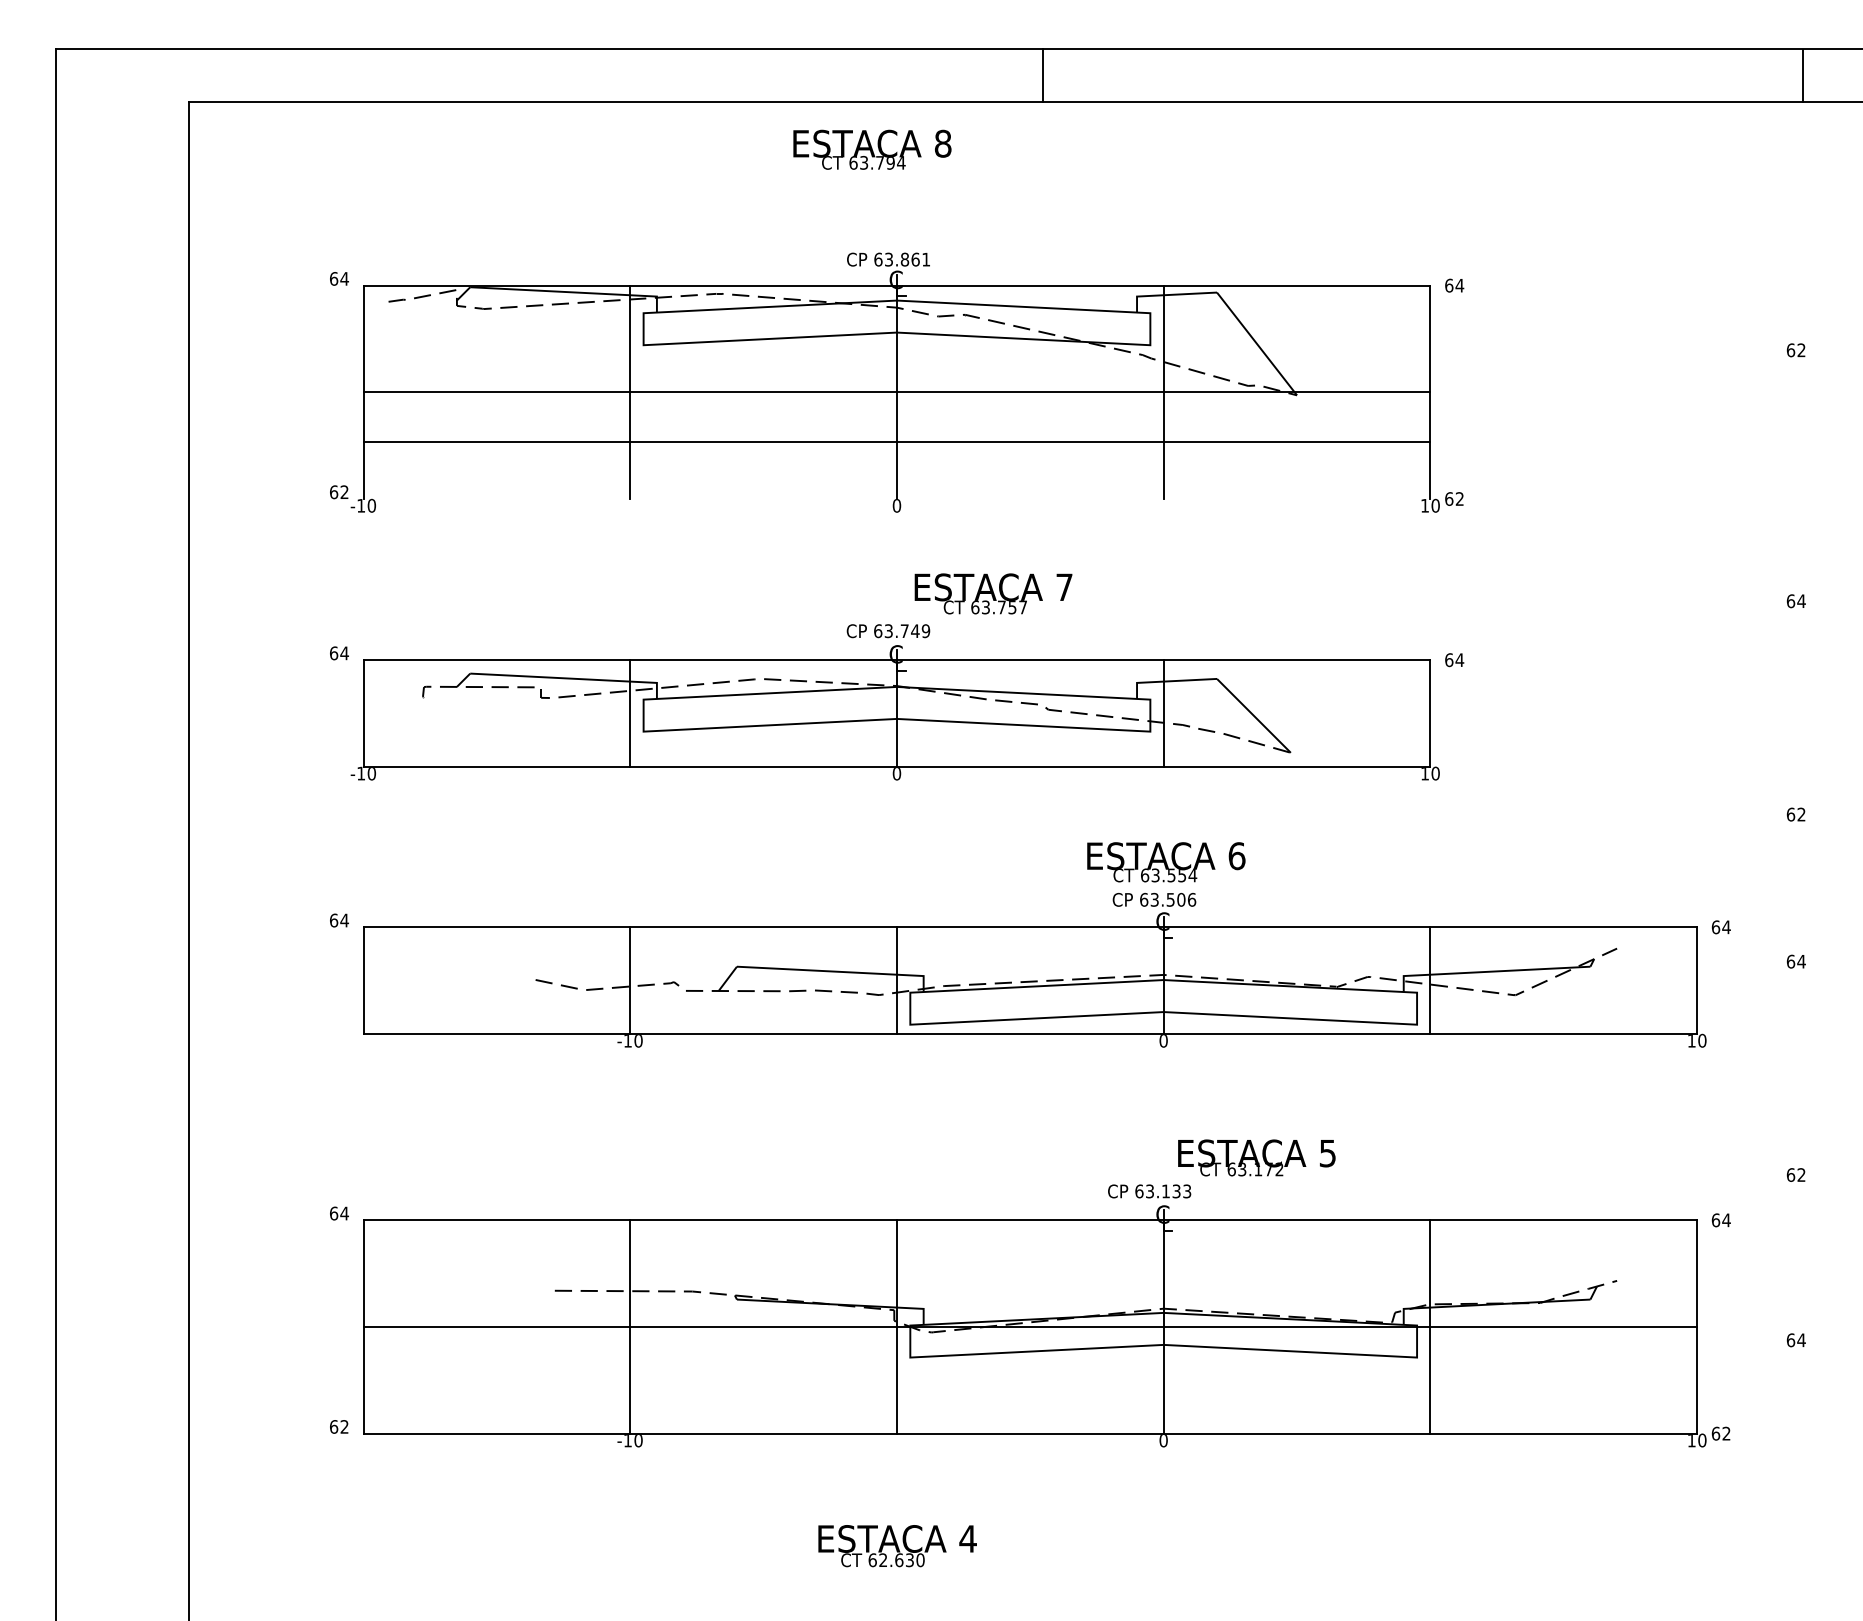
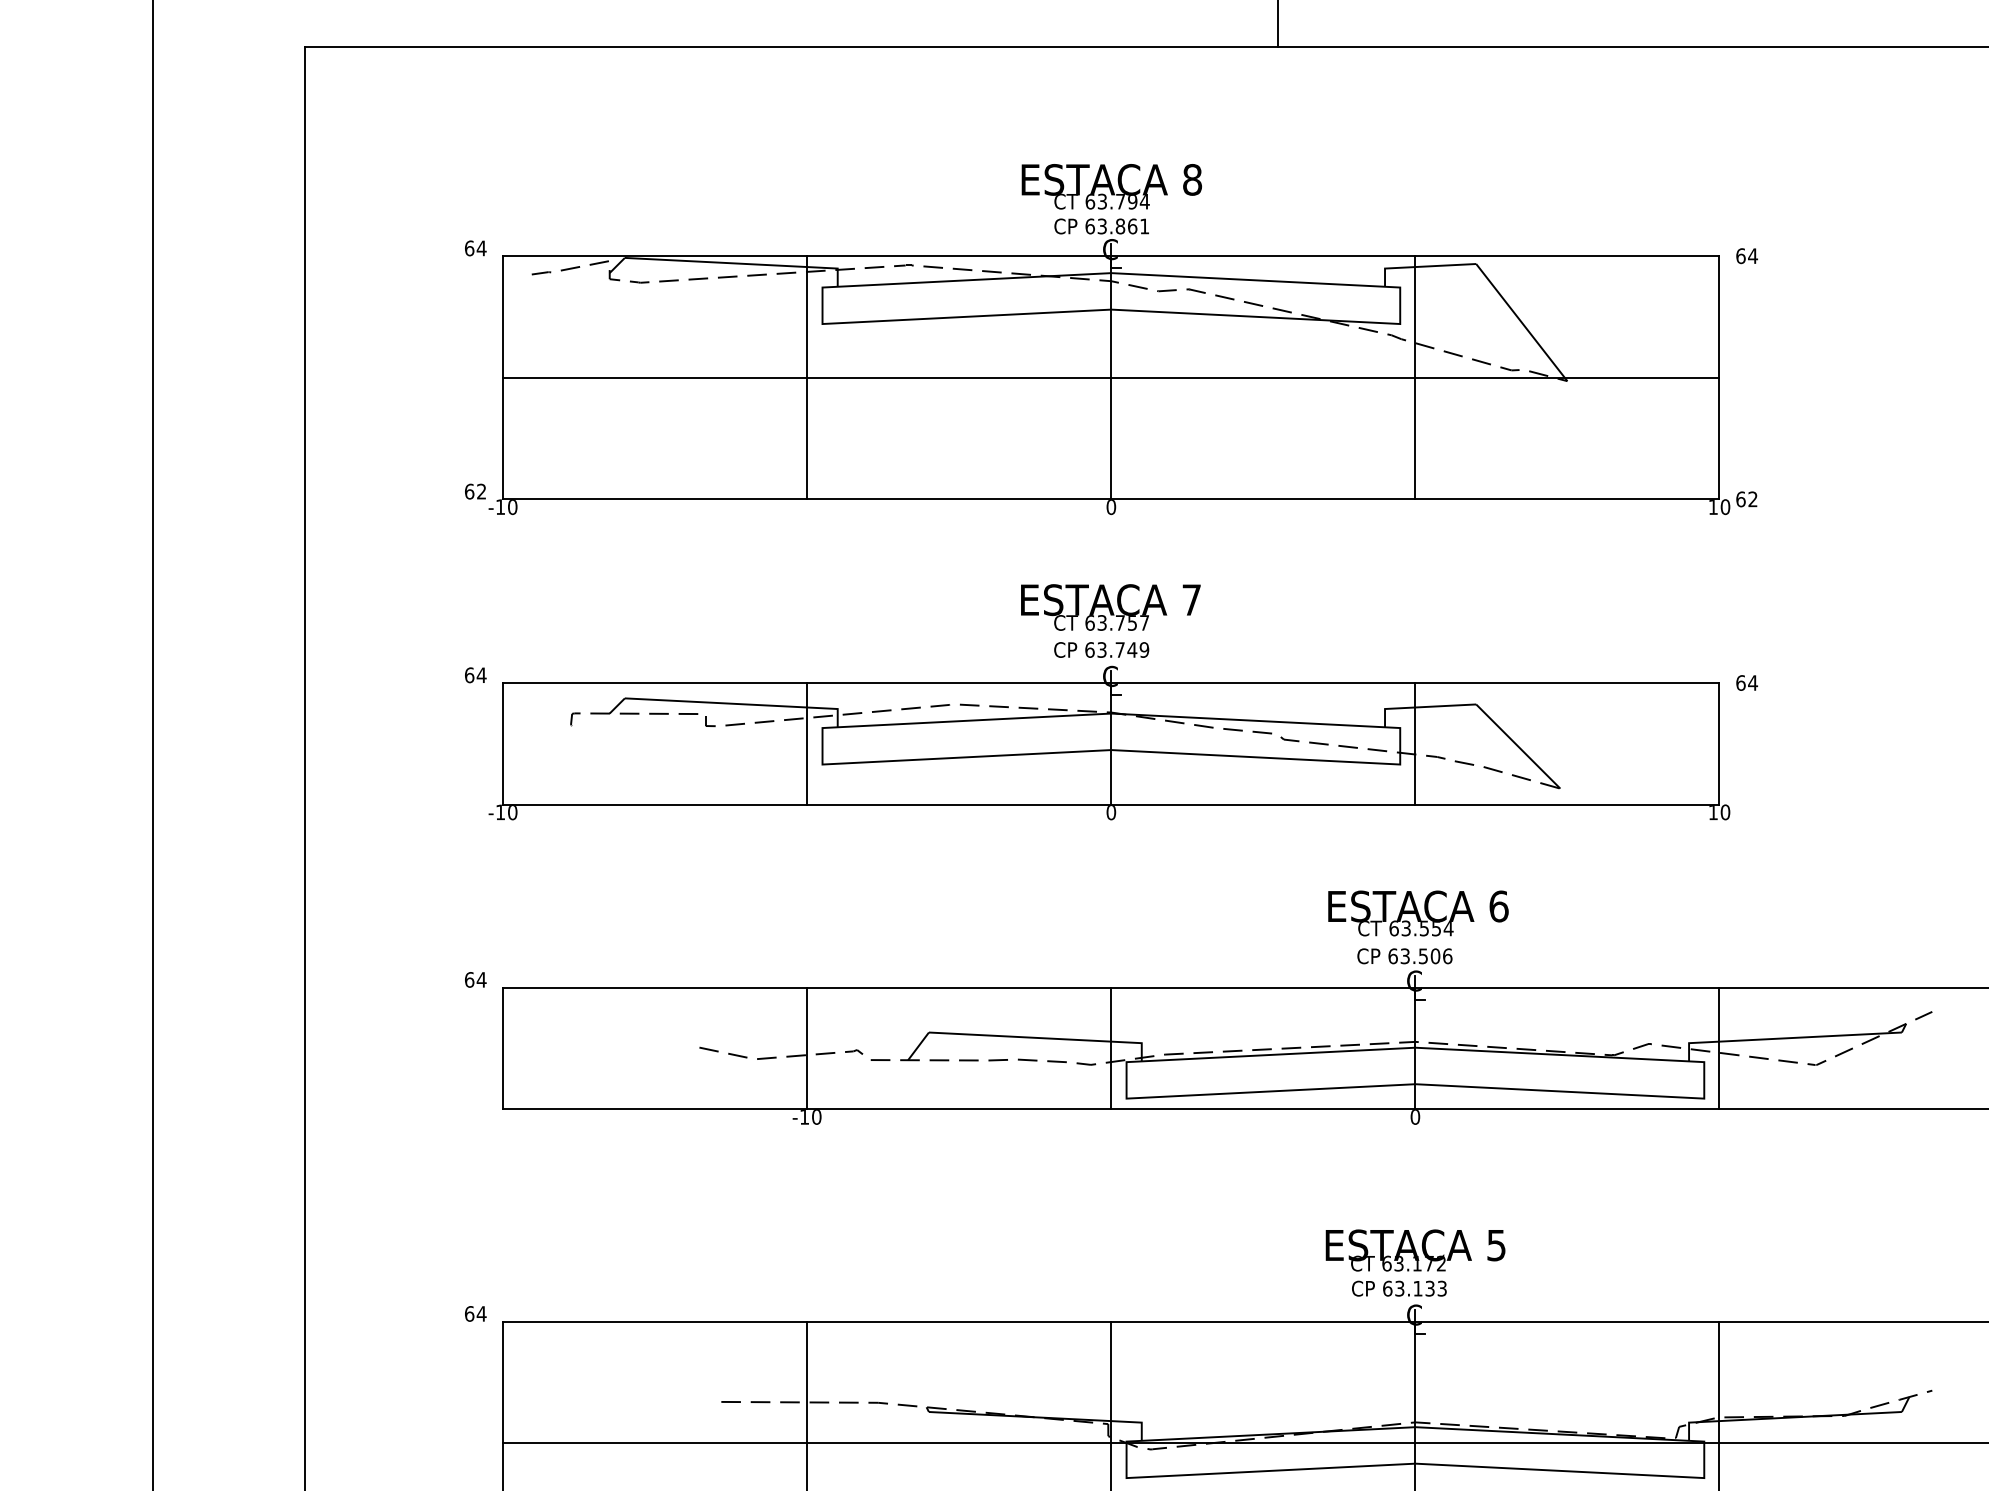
text: (872, 149) -> (1111, 186), moved
line: (896, 442) -> (1110, 499), moved
text: (993, 593) -> (1110, 607), moved
text: (1256, 1157) -> (1415, 1250), moved

